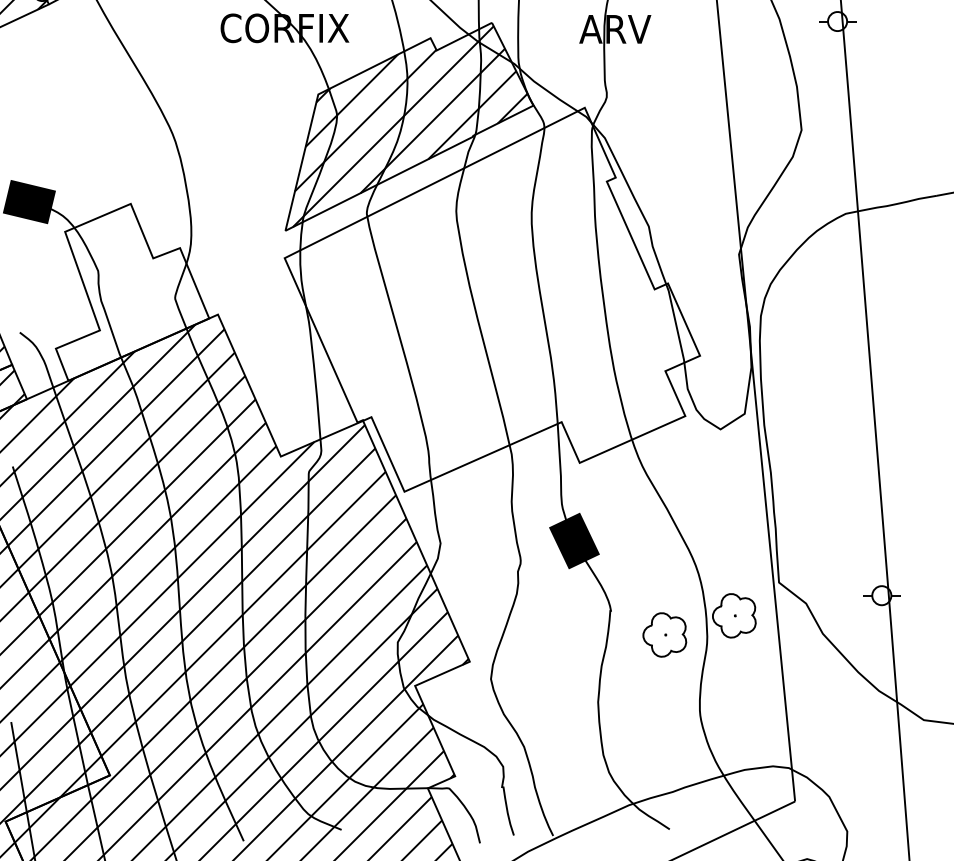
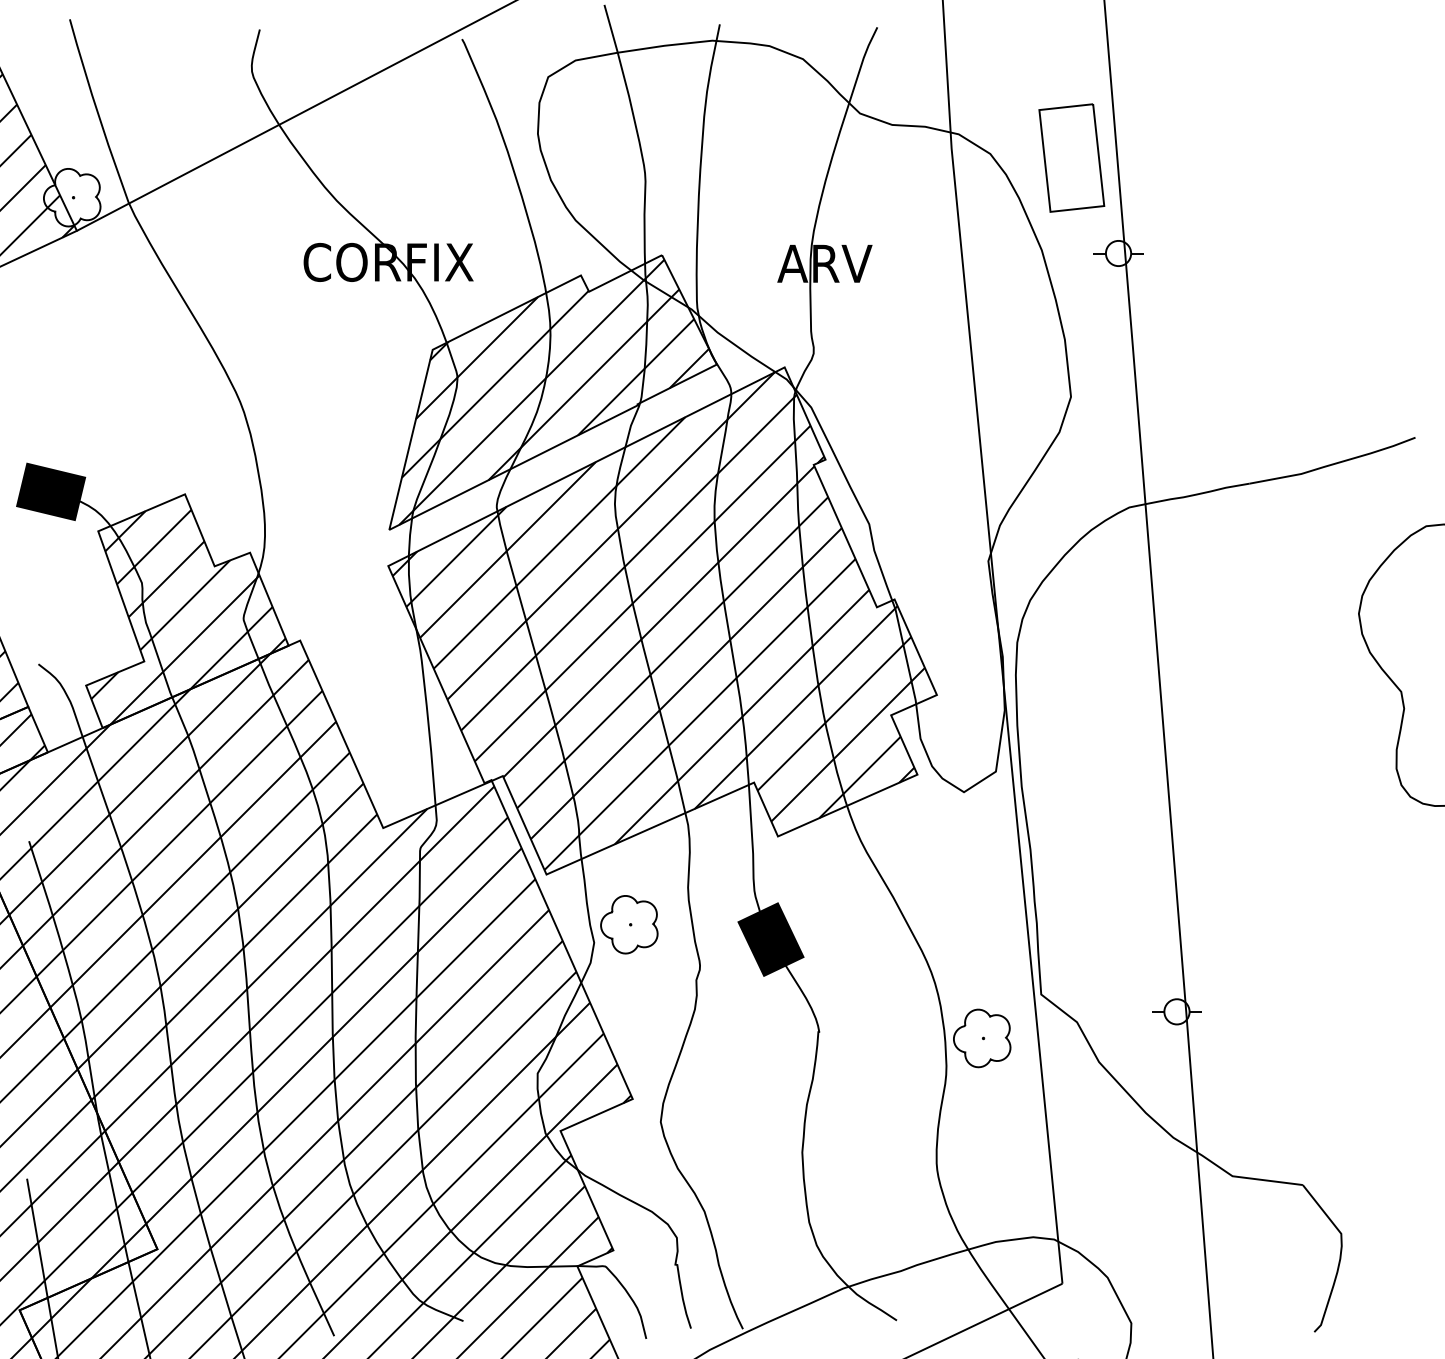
hatch: (133, 296) -> (188, 616), added
hatch: (489, 300) -> (658, 621), added
part: (664, 634) -> (629, 924), moved

